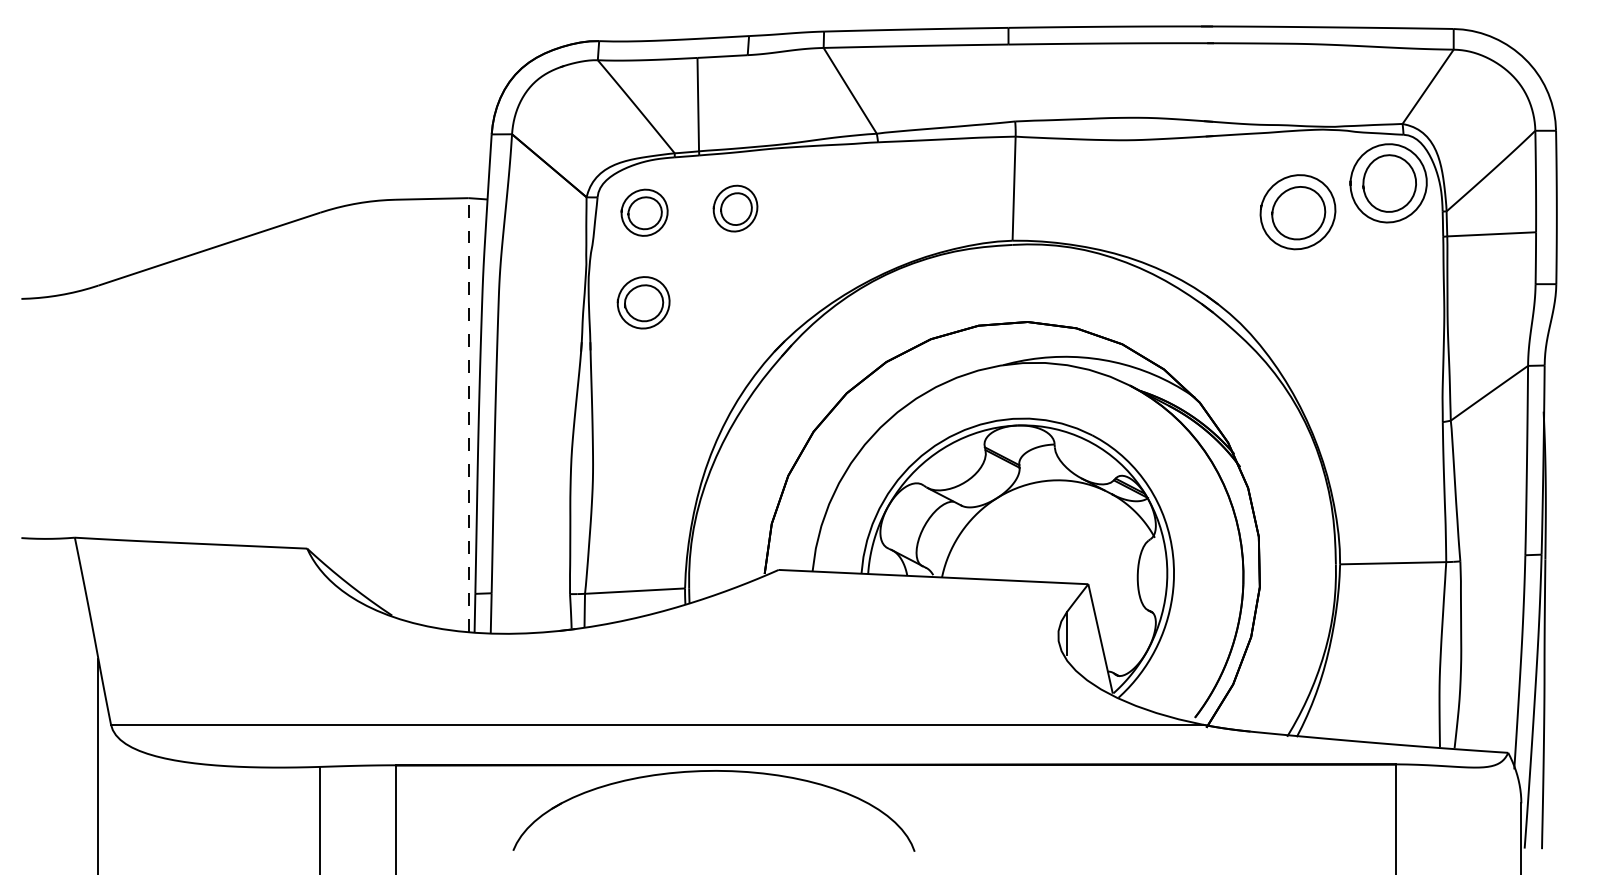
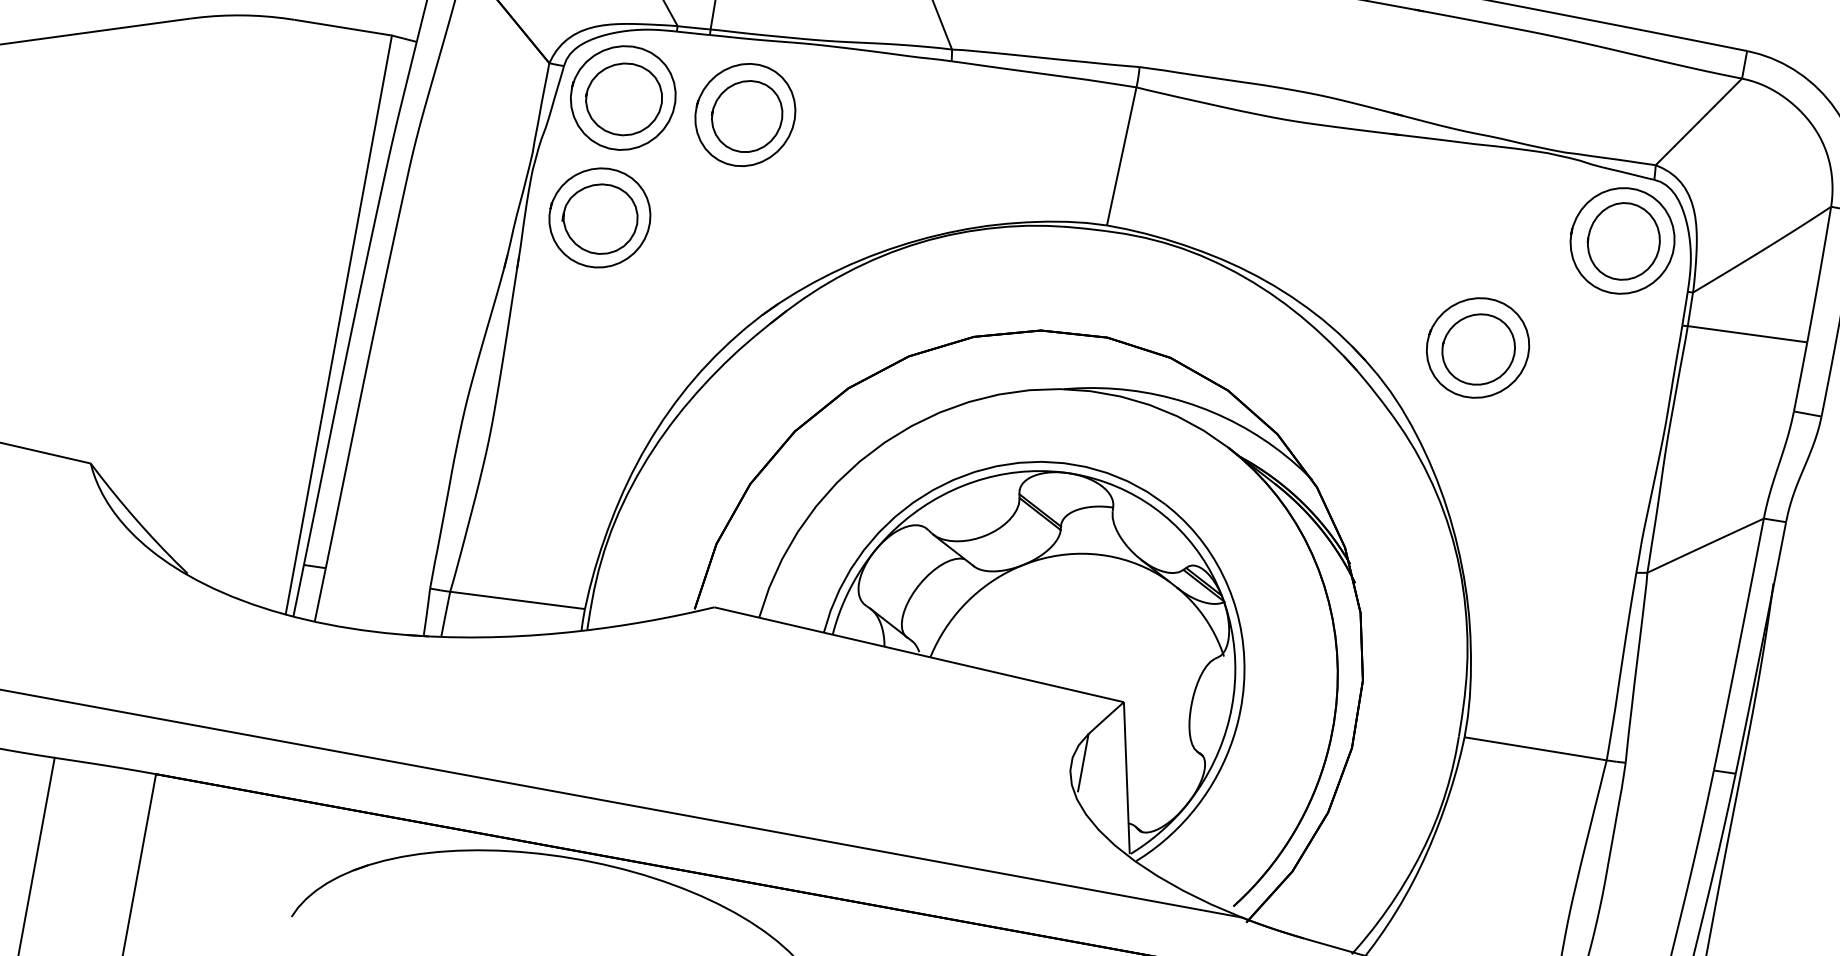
part: (735, 208) -> (745, 114), size x1.67
part: (644, 212) -> (622, 97), size x1.67
part: (1297, 212) -> (1477, 348), moved
part: (643, 302) -> (599, 217), size x1.43
line: (468, 415) -> (338, 325), dashed -> solid

